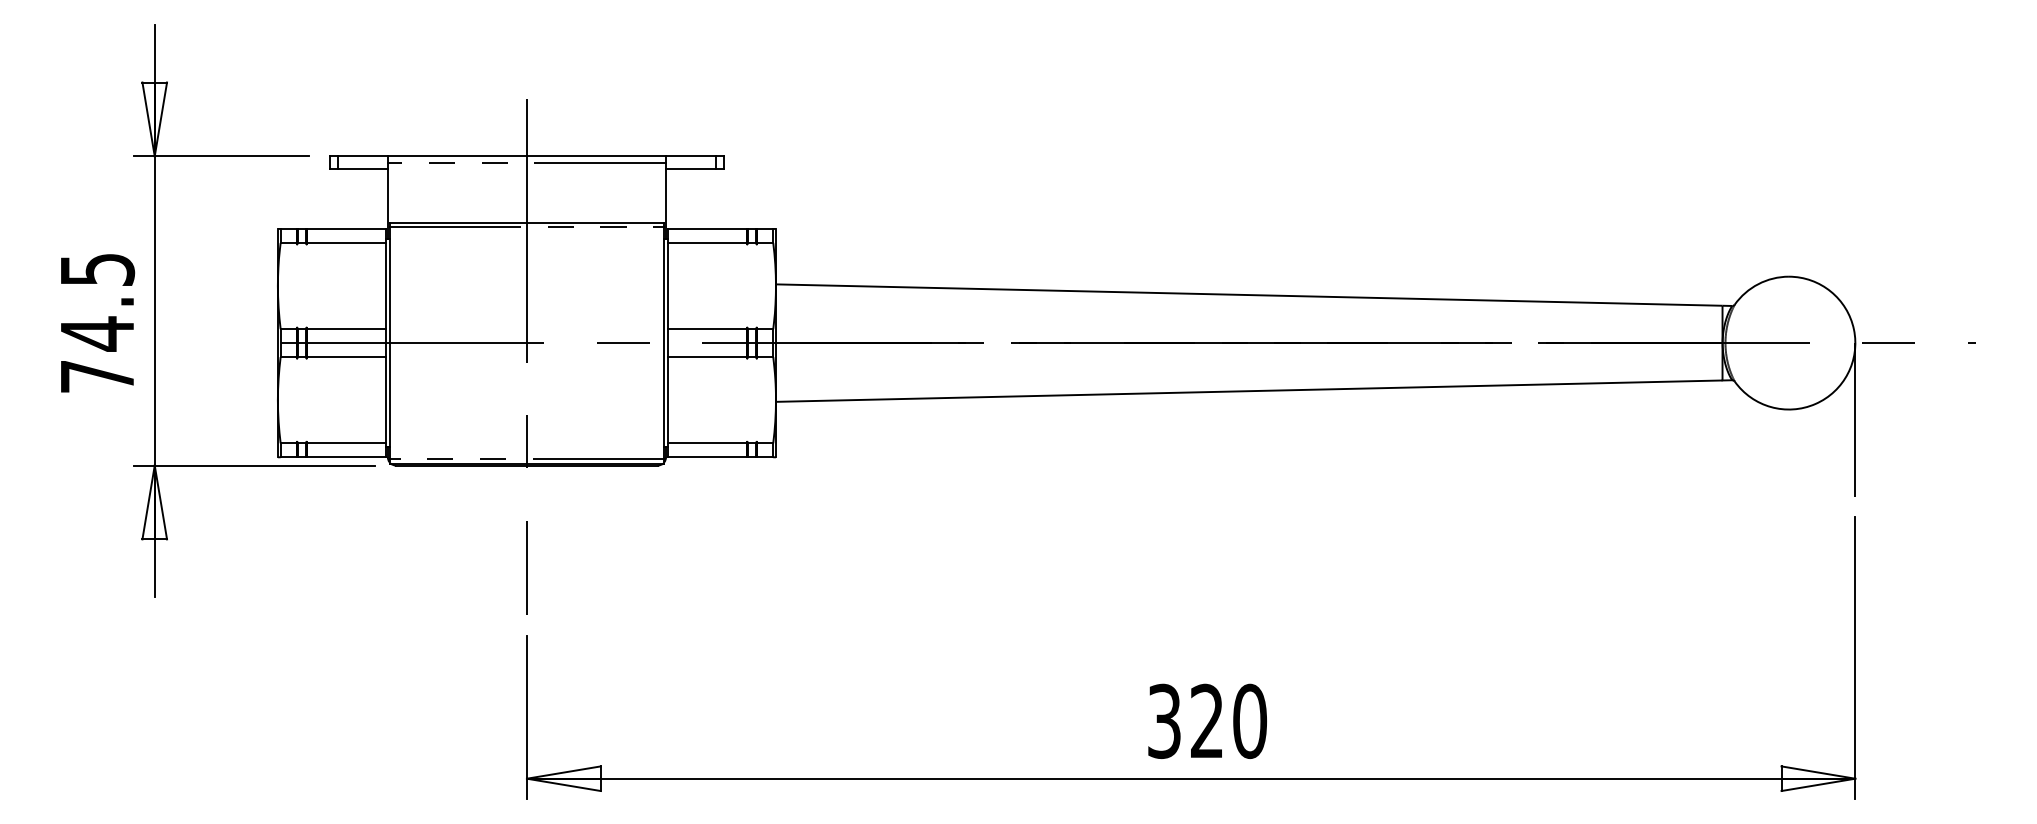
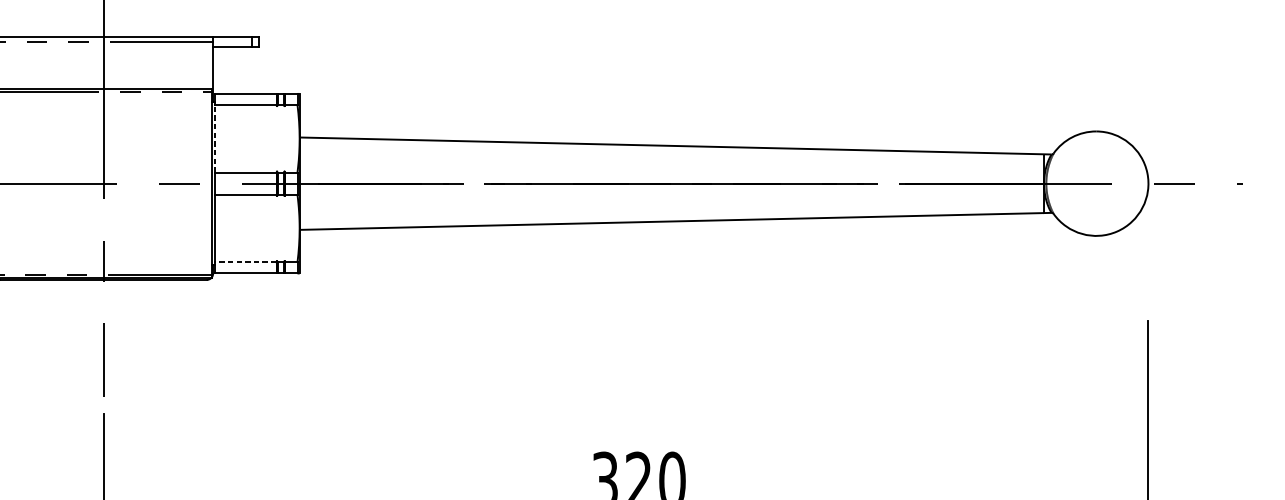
line: (668, 285) -> (215, 138), solid -> dashed
line: (1855, 419) -> (1148, 243), removed
line: (706, 443) -> (245, 262), solid -> dashed

